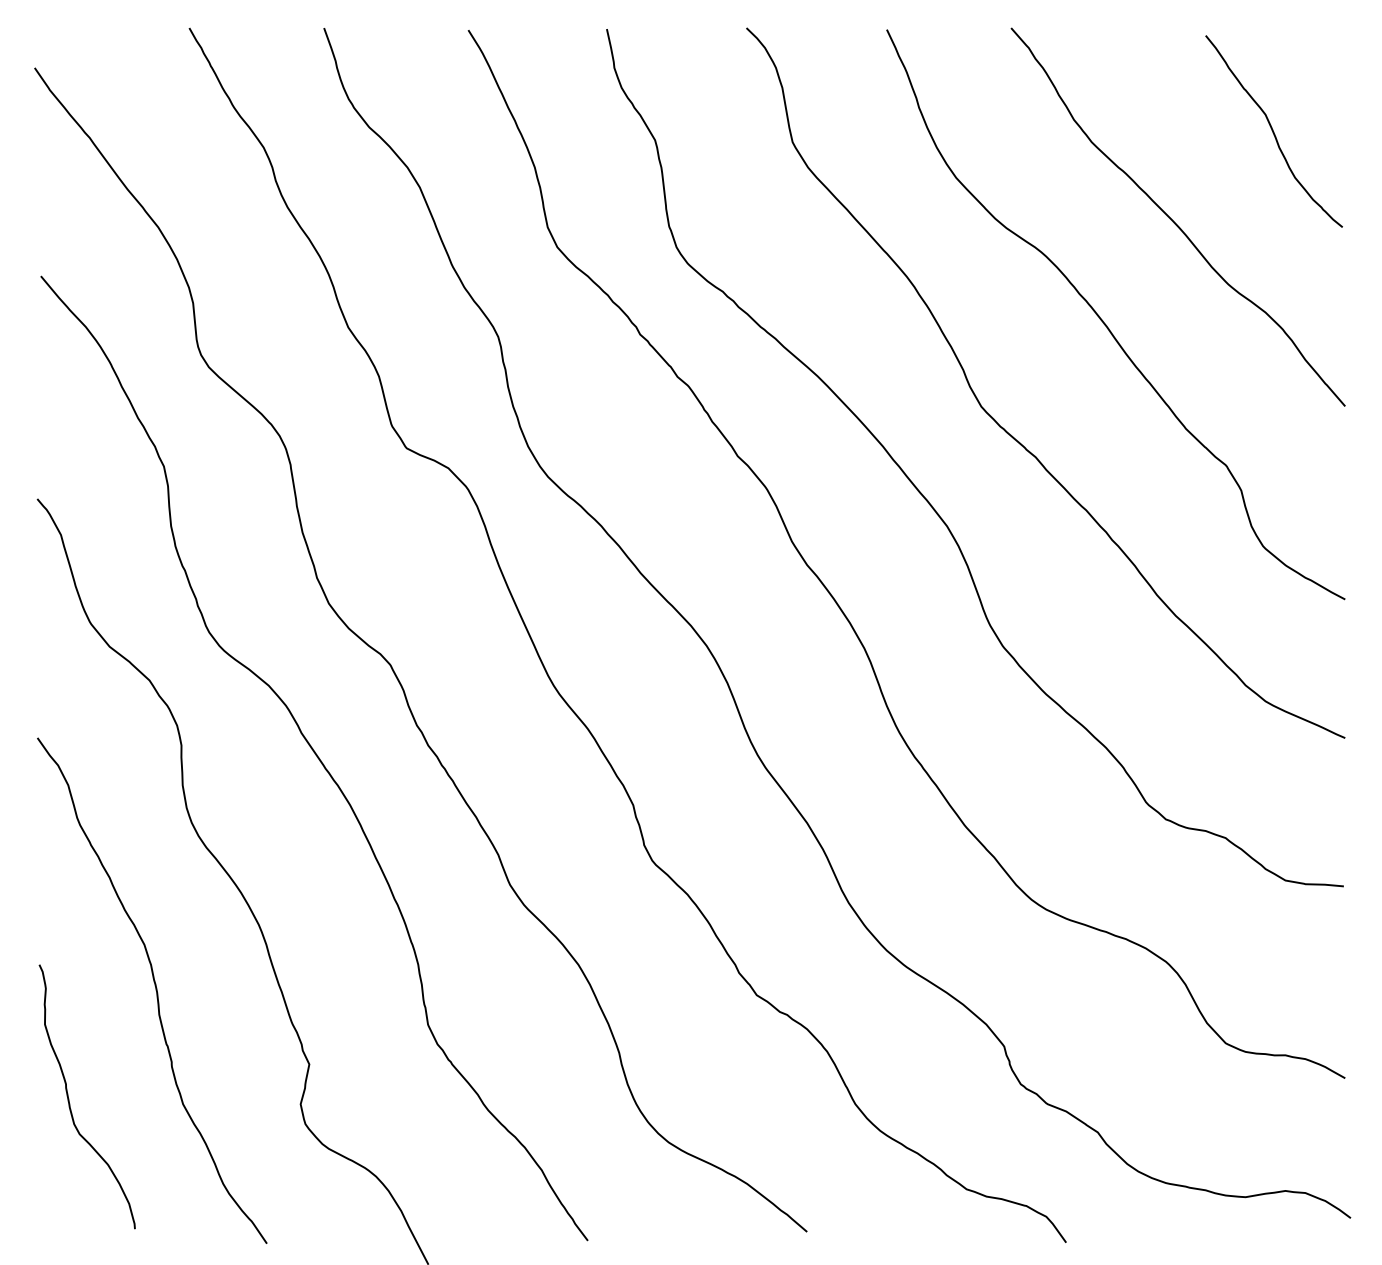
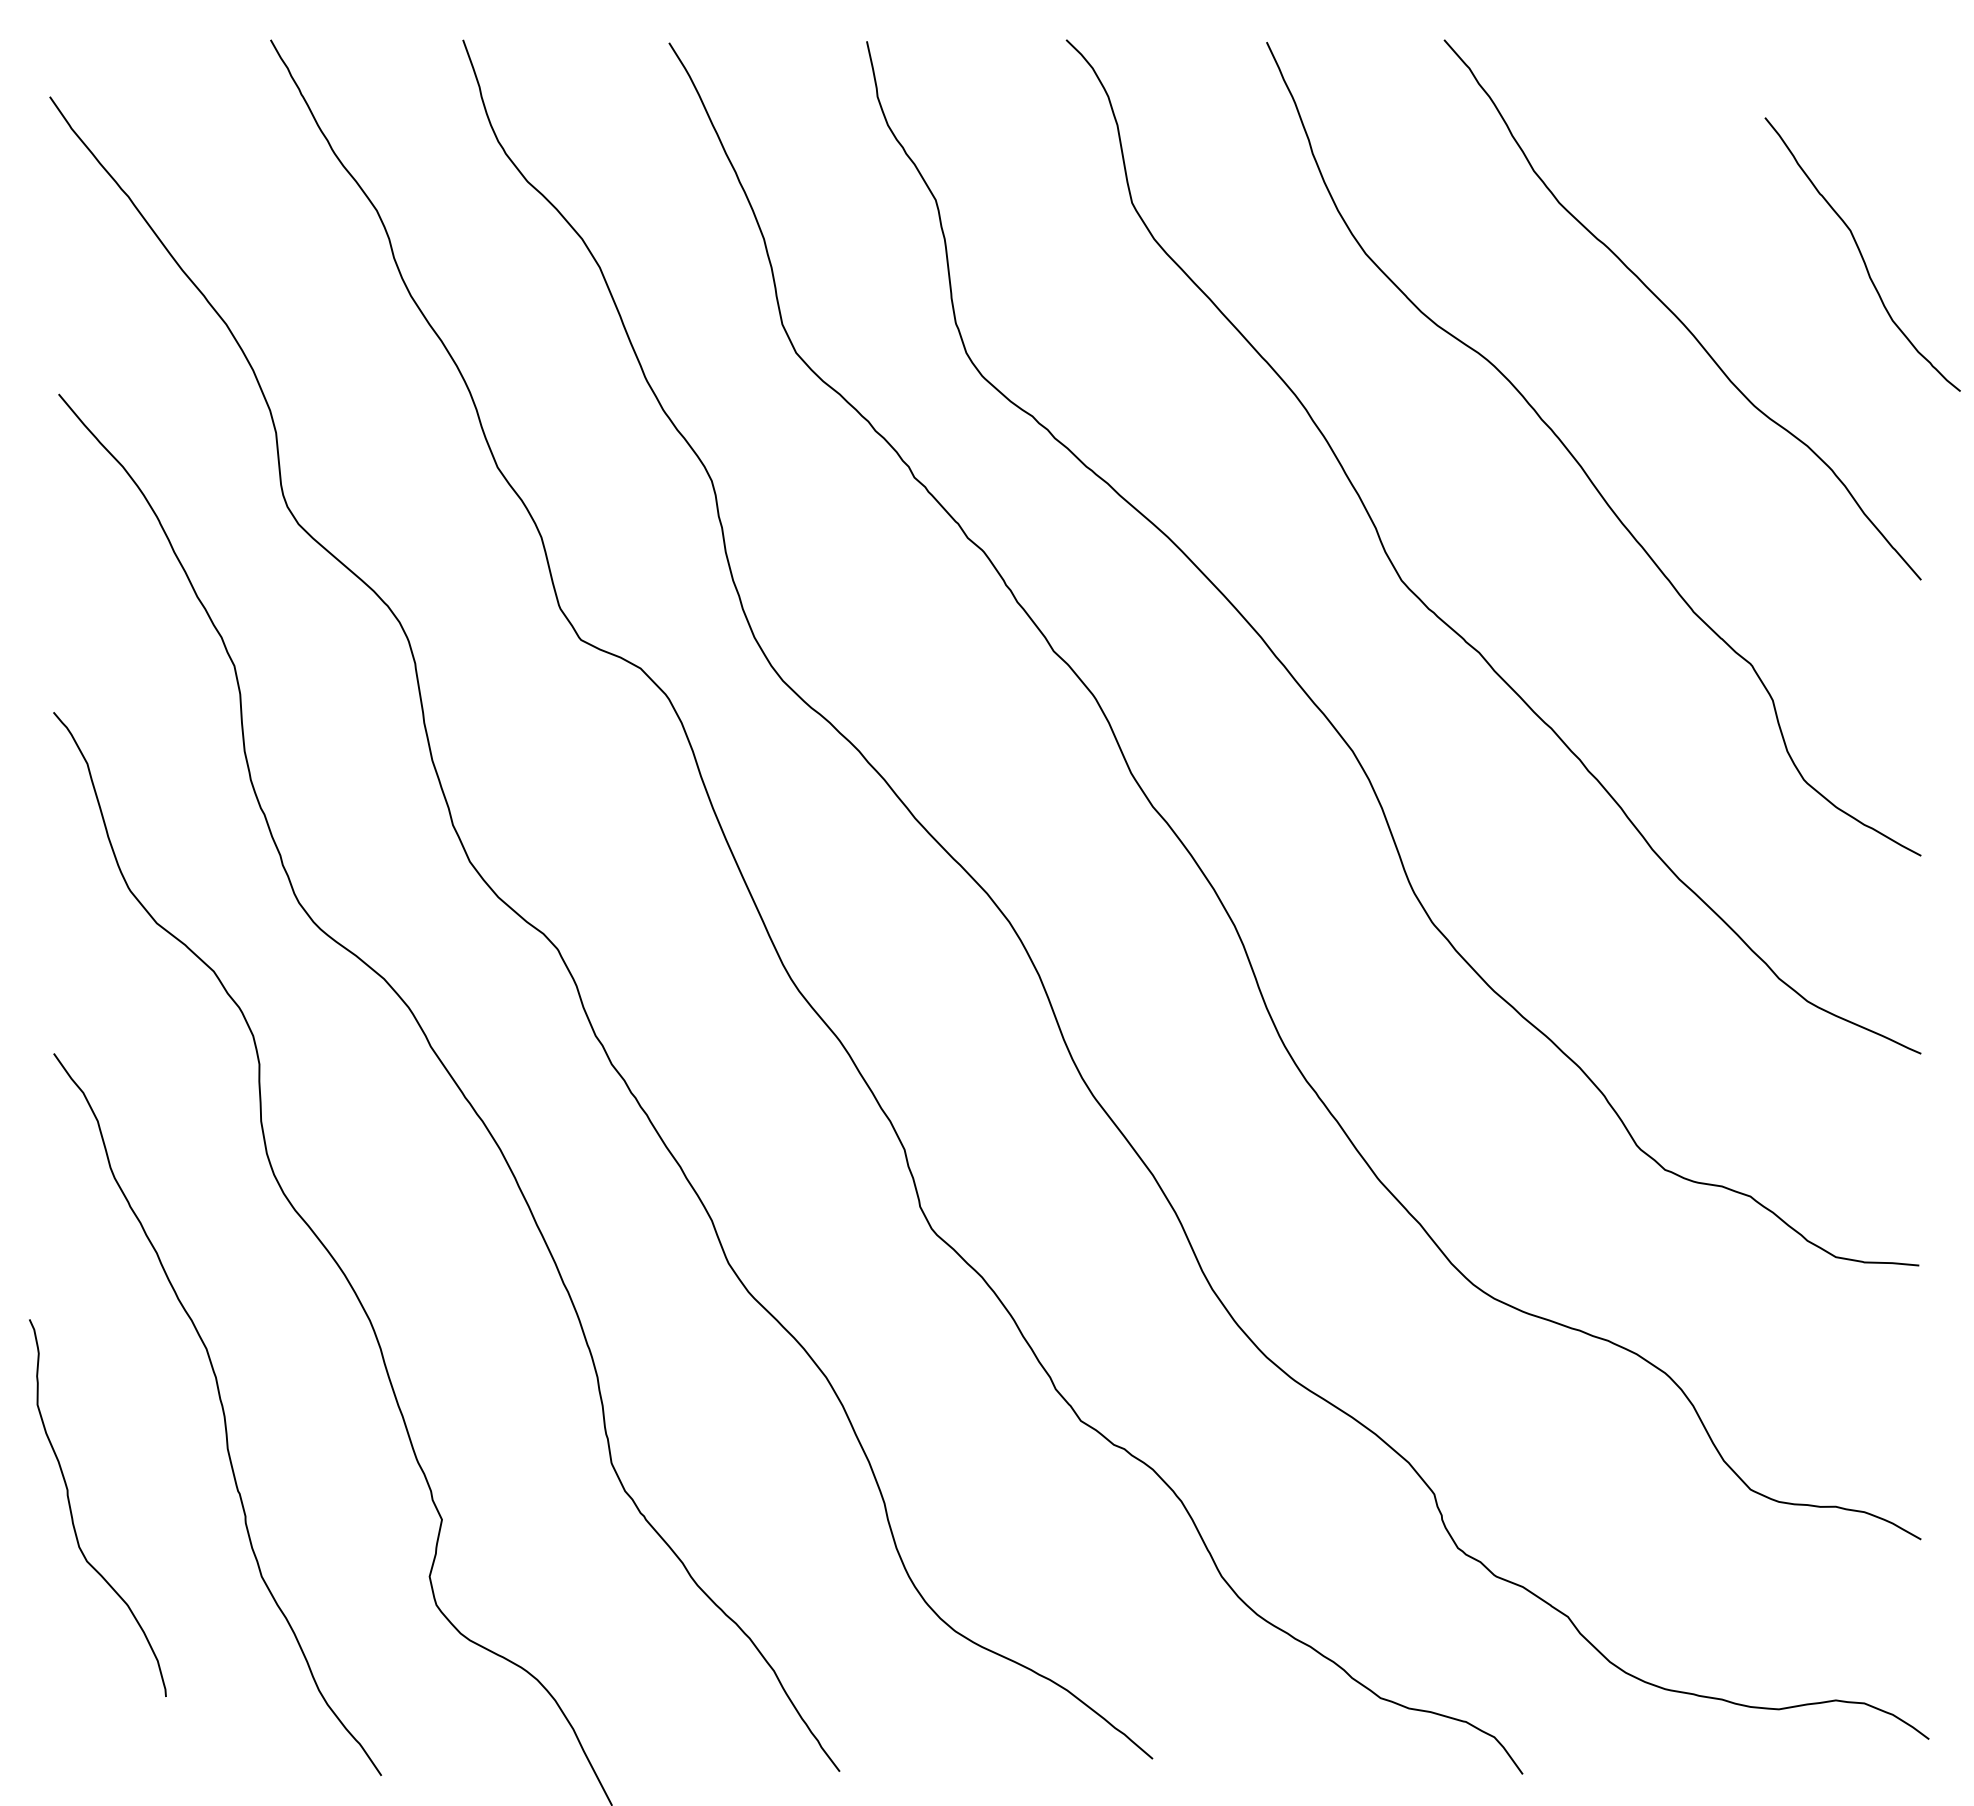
curve: (1273, 131) -> (1862, 254), moved
curve: (69, 1100) -> (72, 1513), moved

